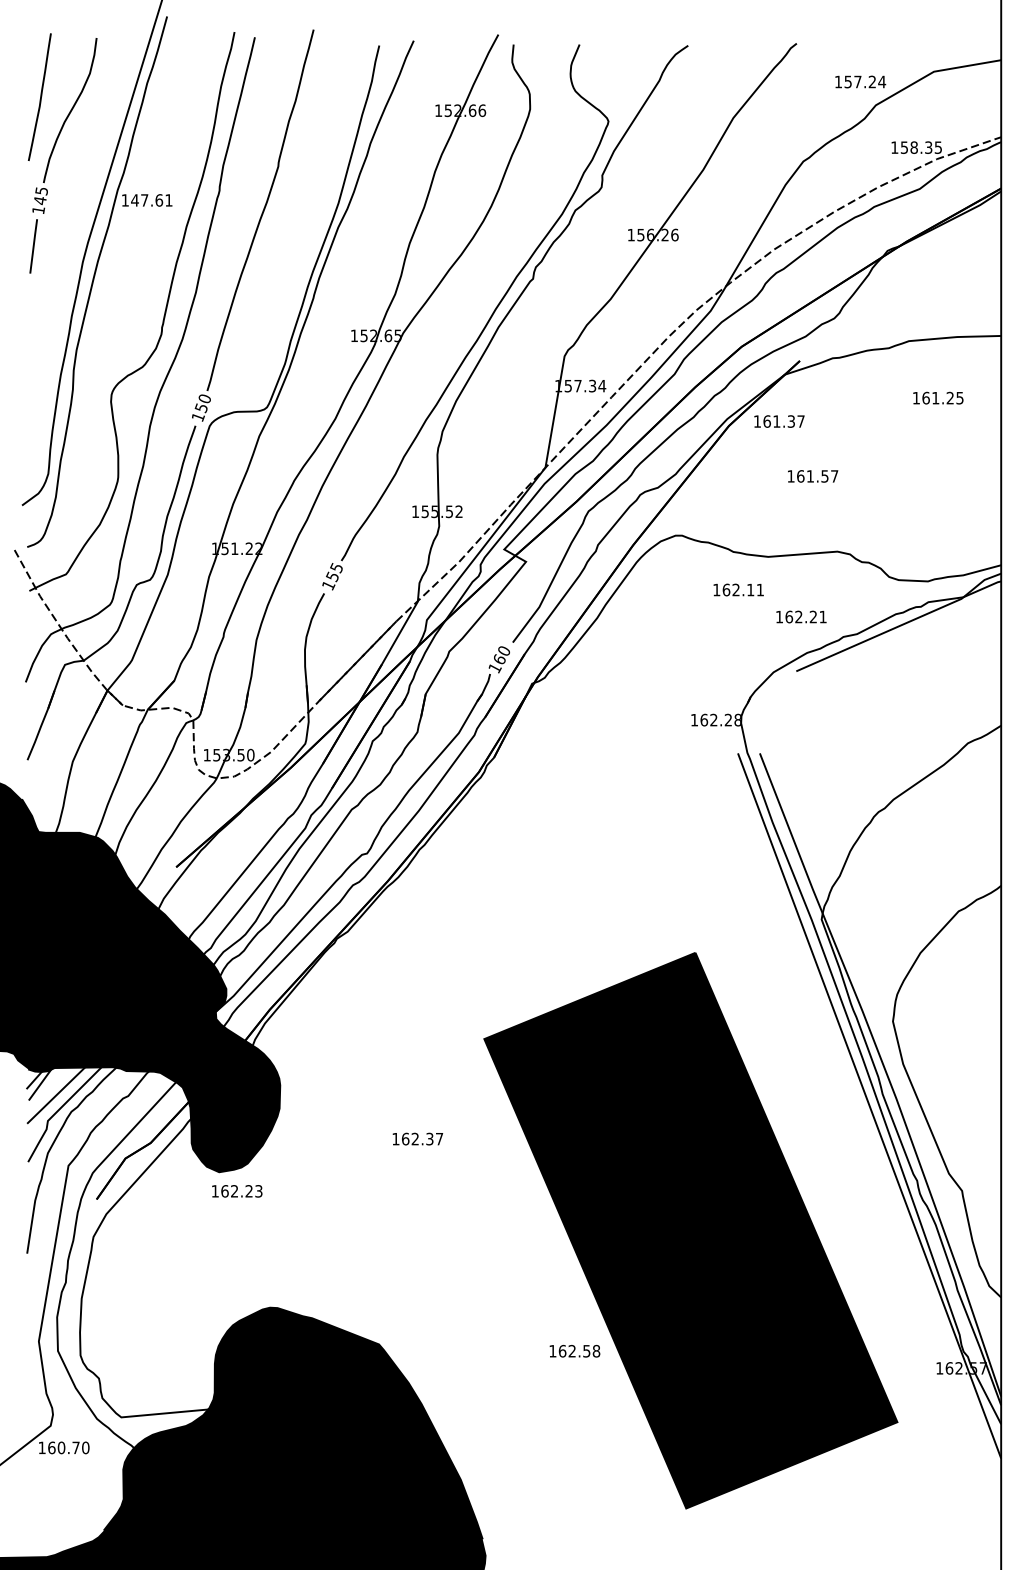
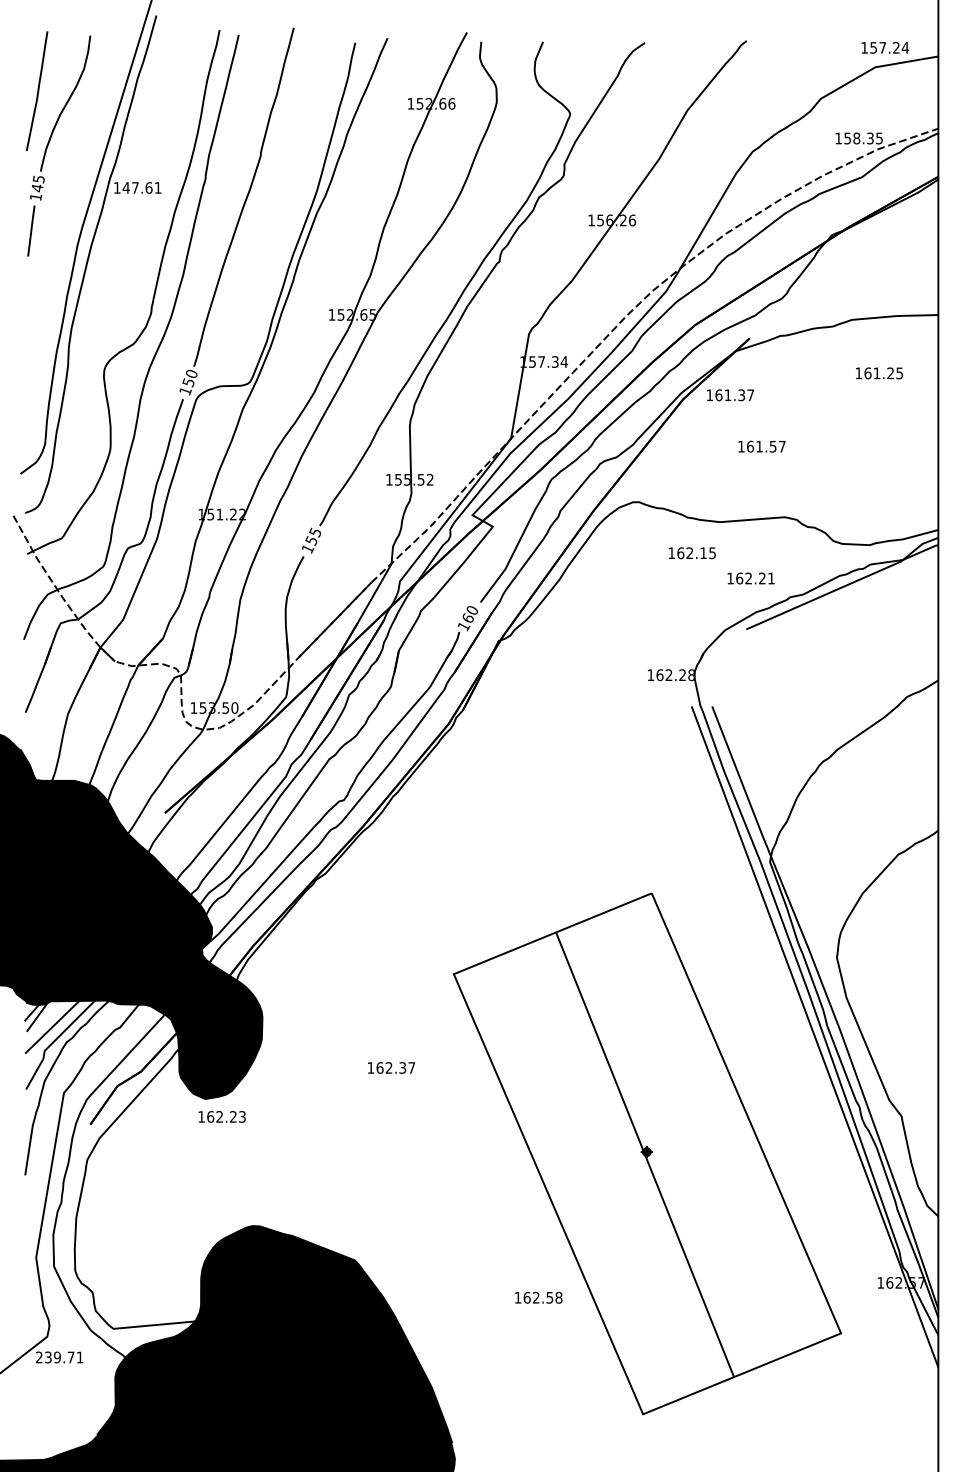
text: (860, 81) -> (885, 47), moved
text: (759, 589) -> (711, 552), 162.11 -> 162.15
fill: (690, 1230) -> (647, 1153), removed
text: (574, 1351) -> (538, 1298), moved
text: (63, 1447) -> (59, 1357), 160.70 -> 239.71

